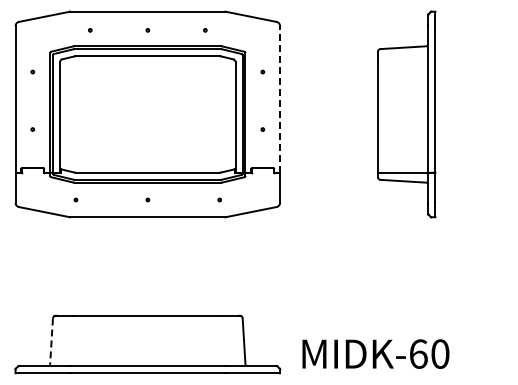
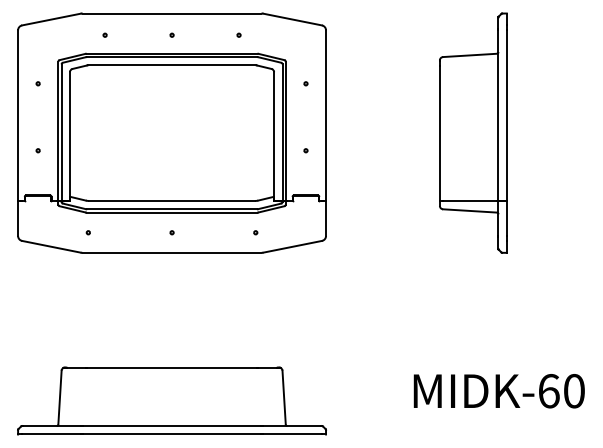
line: (280, 98) -> (326, 114), dashed -> solid
line: (51, 342) -> (59, 398), dashed -> solid
text: (375, 353) -> (498, 390), moved

